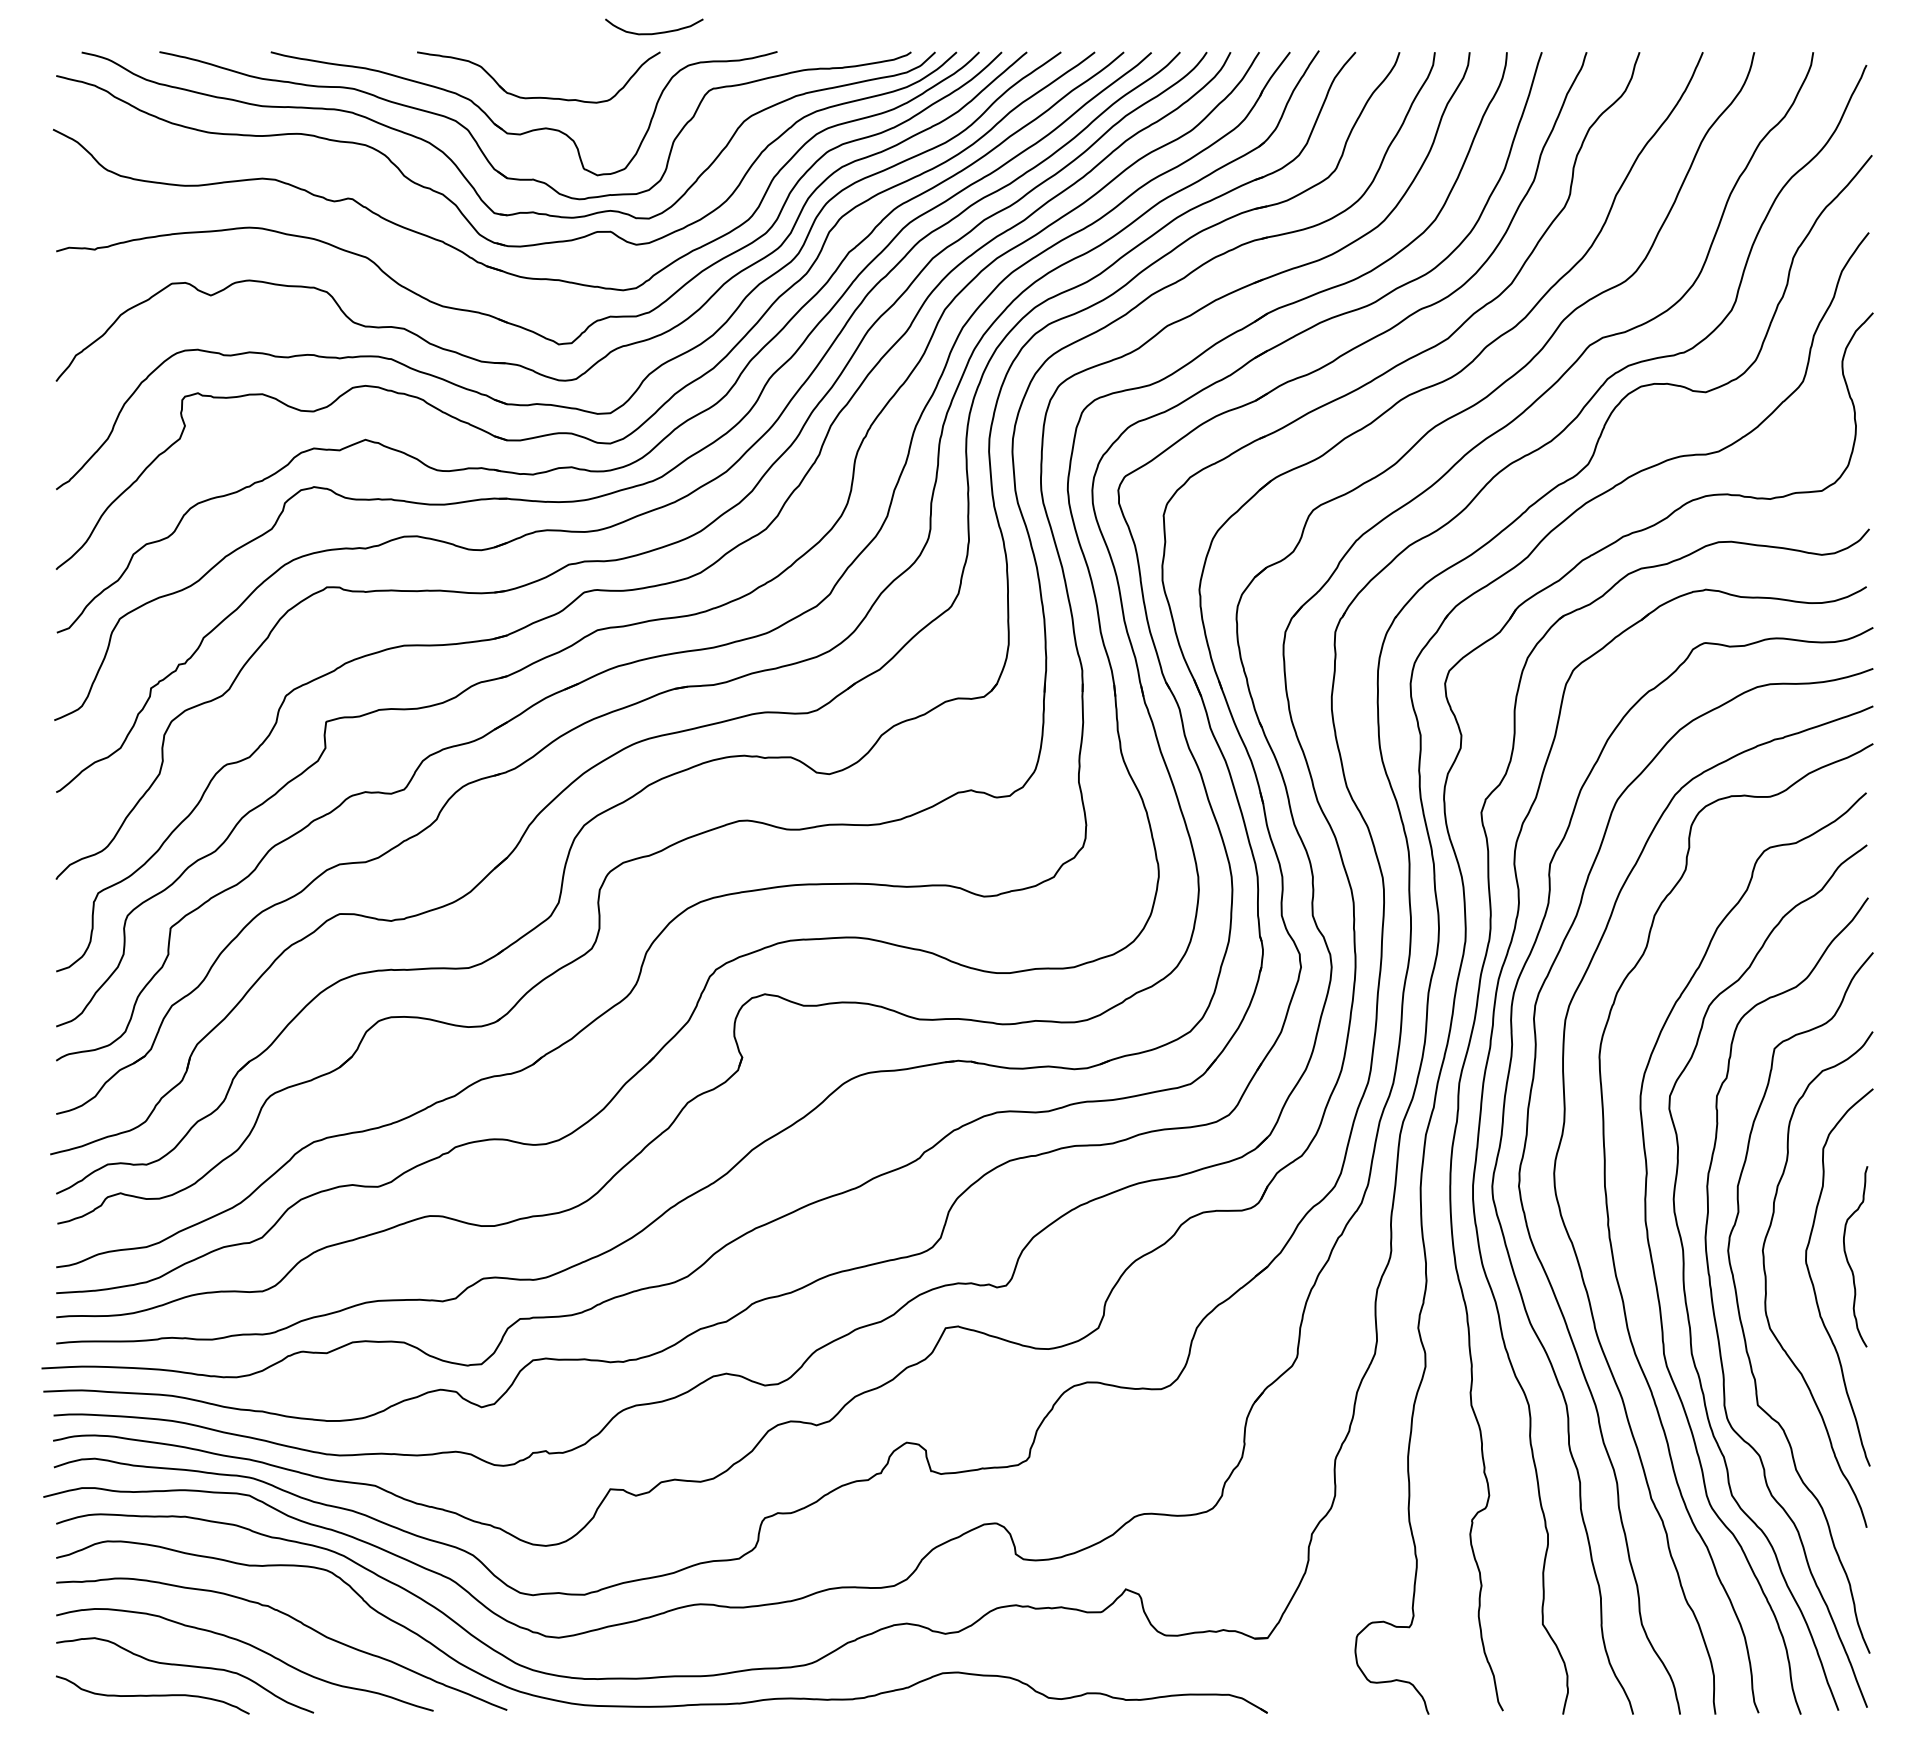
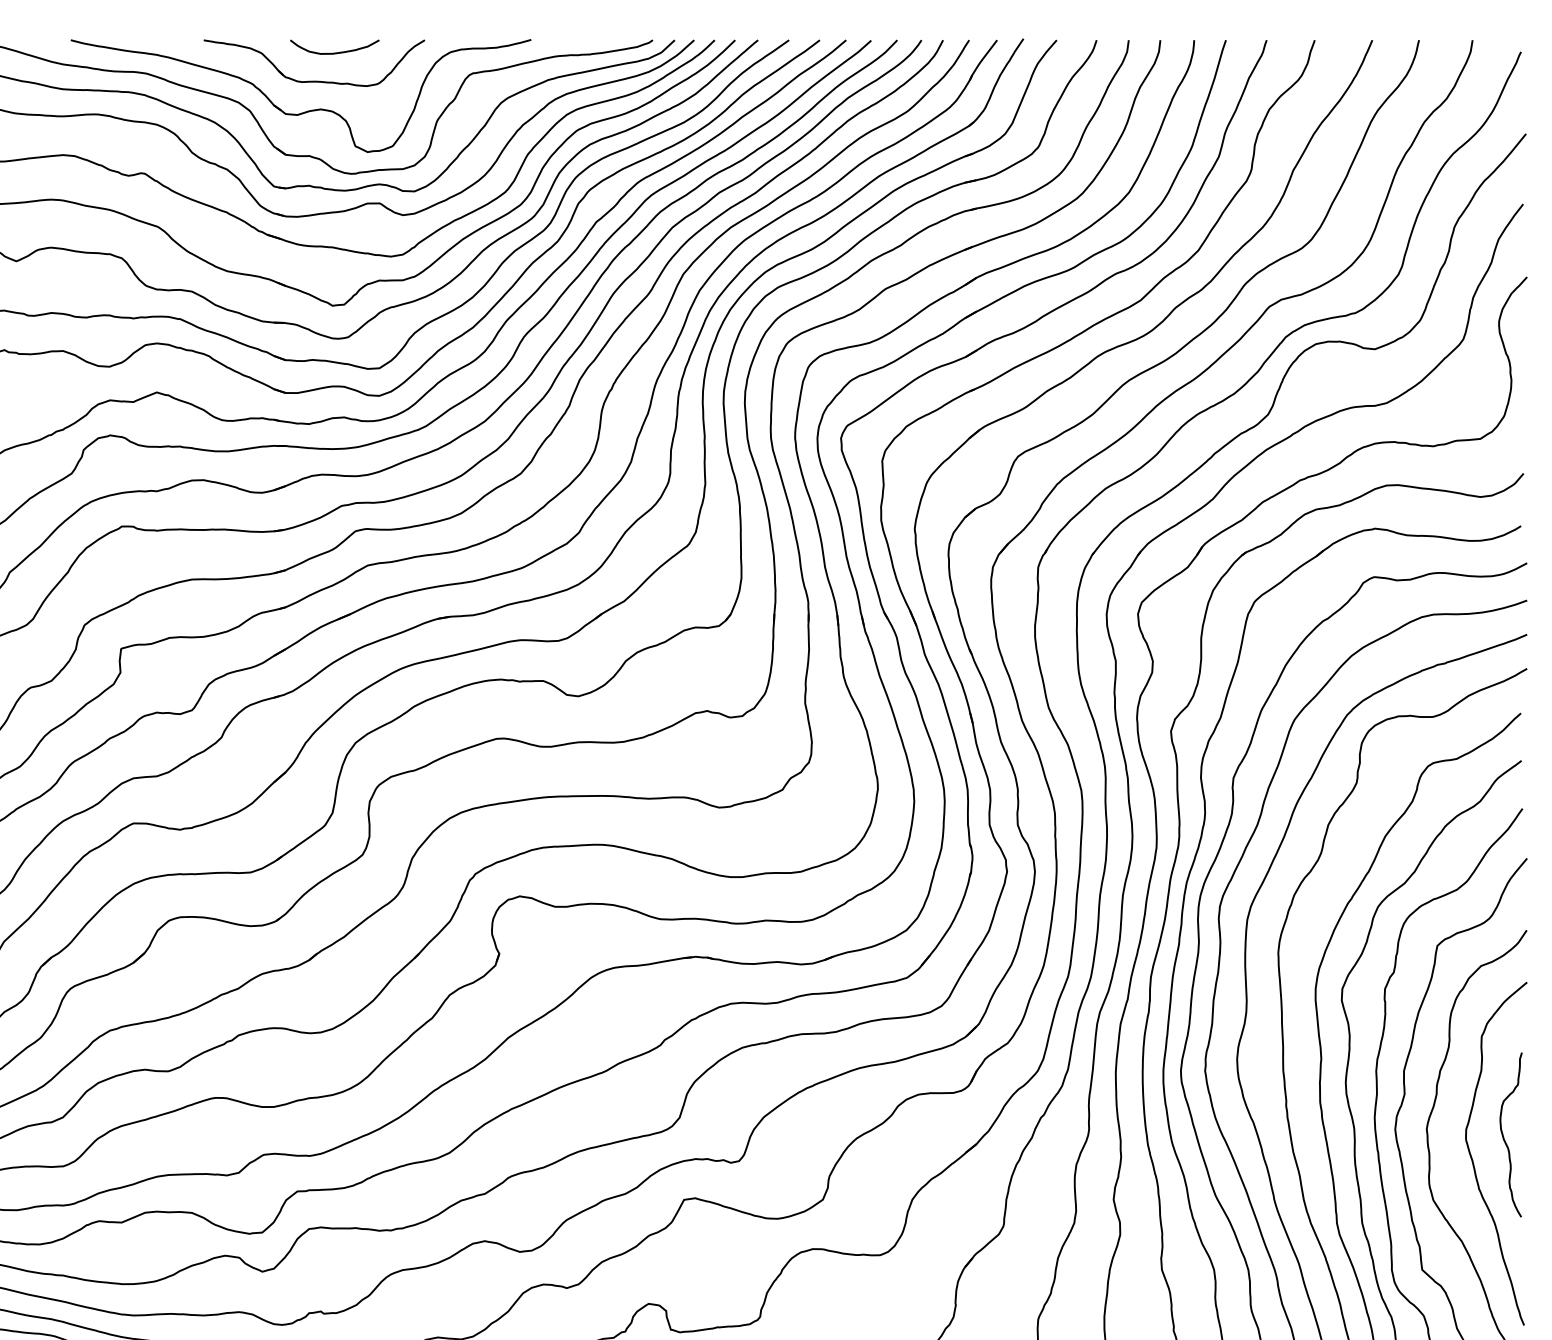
curve: (654, 32) -> (335, 52), moved

